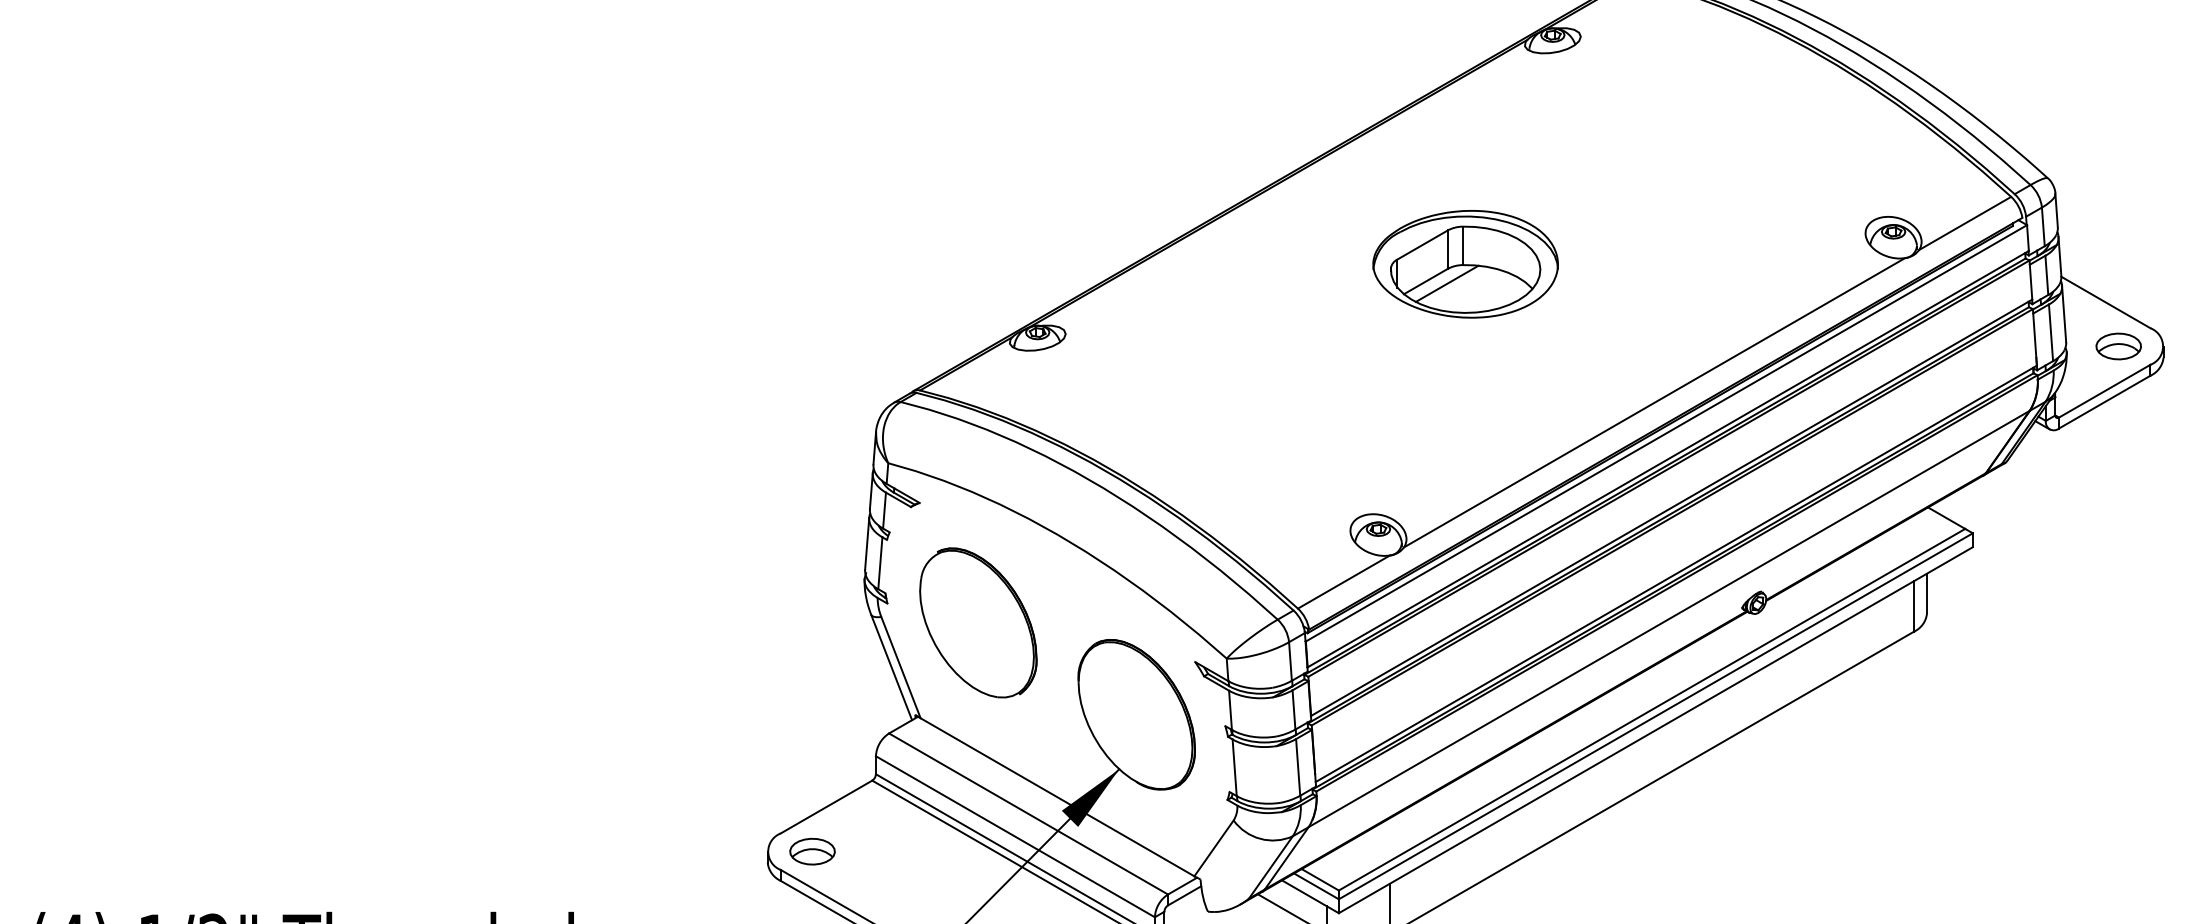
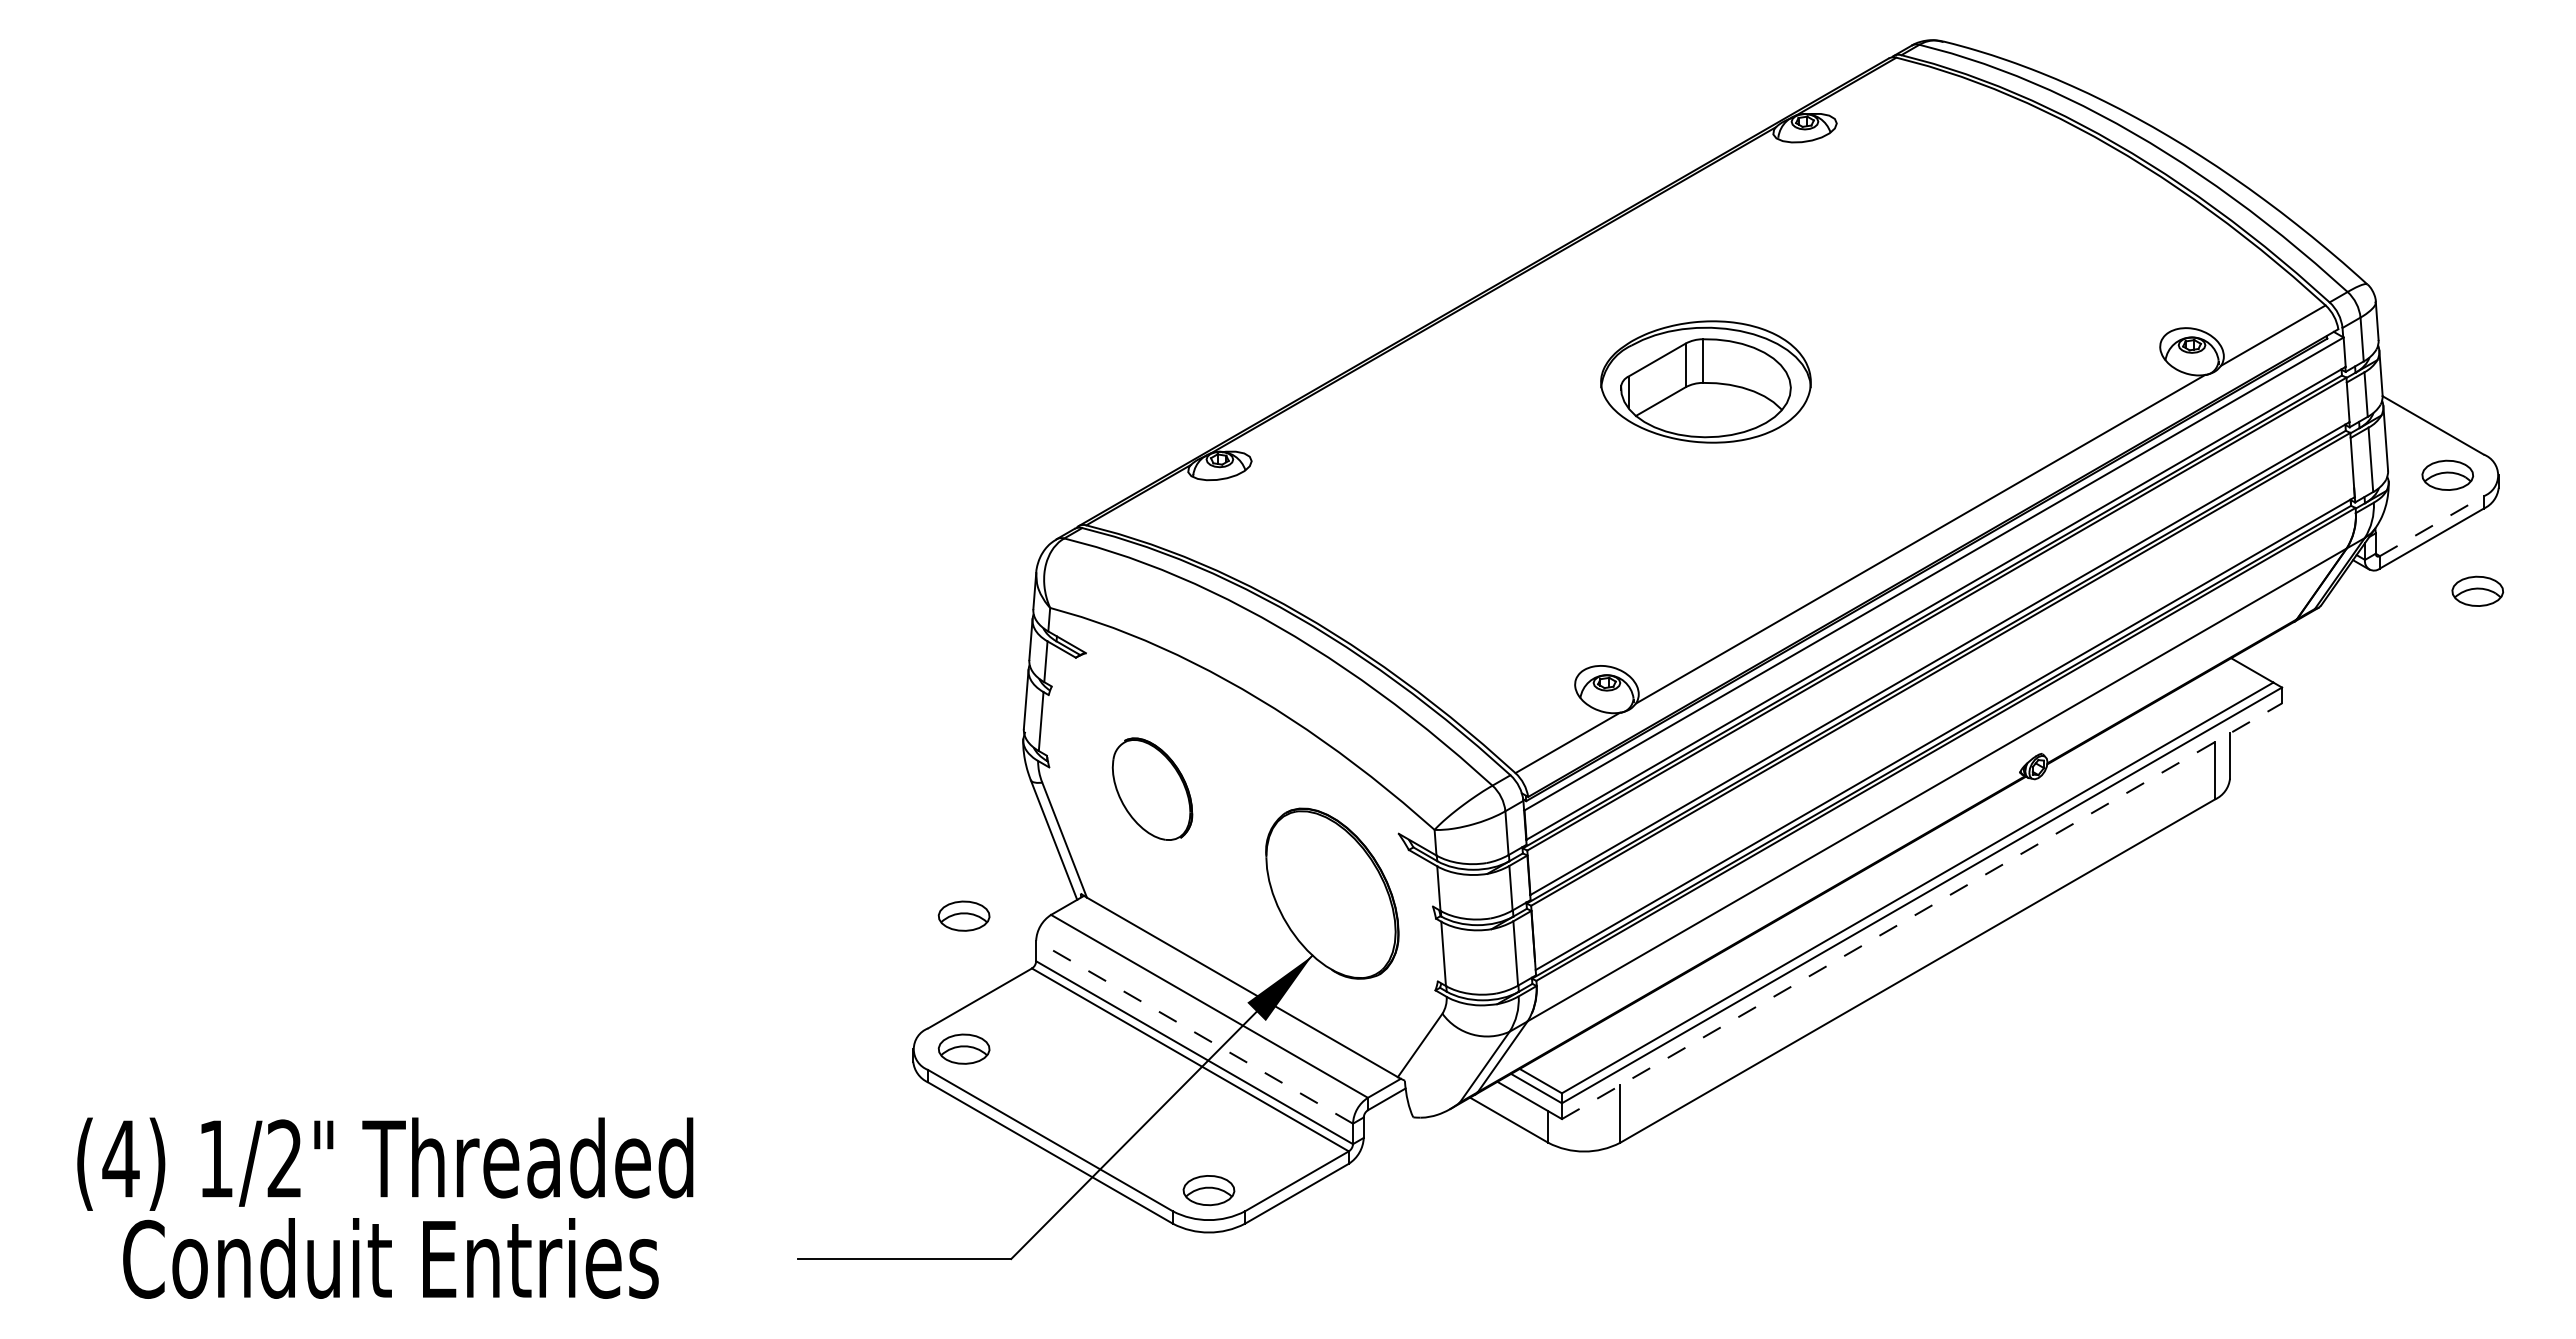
line: (1446, 283) -> (1684, 403), removed
line: (2104, 391) -> (2431, 526), solid -> dashed
part: (2144, 447) -> (2477, 590), added
part: (978, 622) -> (1152, 788), size x0.6
line: (1656, 730) -> (1922, 911), solid -> dashed
part: (811, 733) -> (963, 915), added
line: (1015, 836) -> (1194, 1032), solid -> dashed

